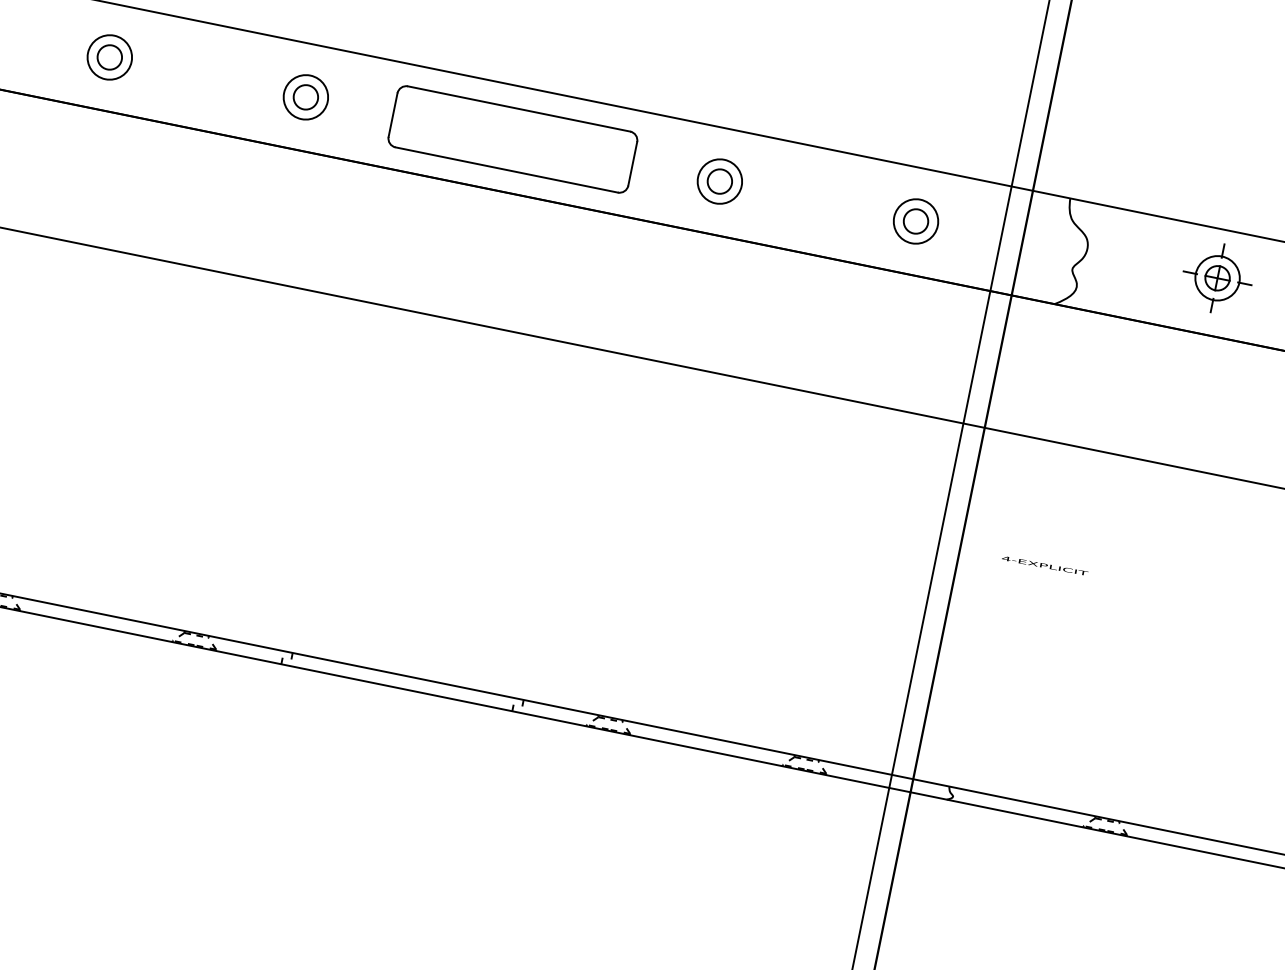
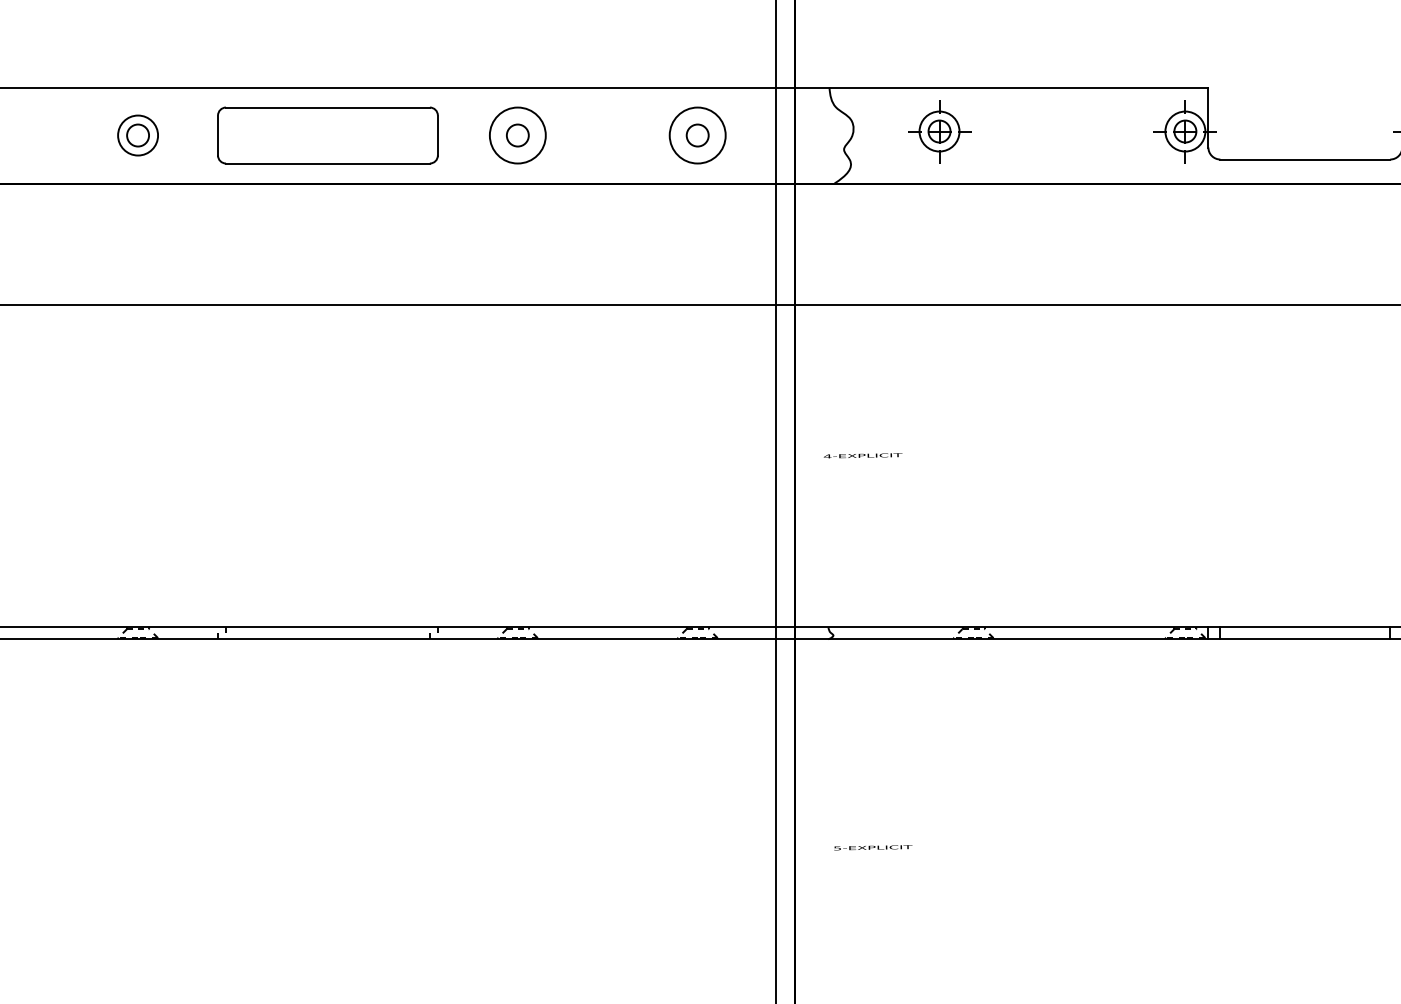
circle: (719, 181) -> (517, 135), size x1.4
circle: (915, 221) -> (697, 135), size x1.4
part: (1217, 278) -> (939, 131), moved
text: (1044, 565) -> (862, 455), moved

